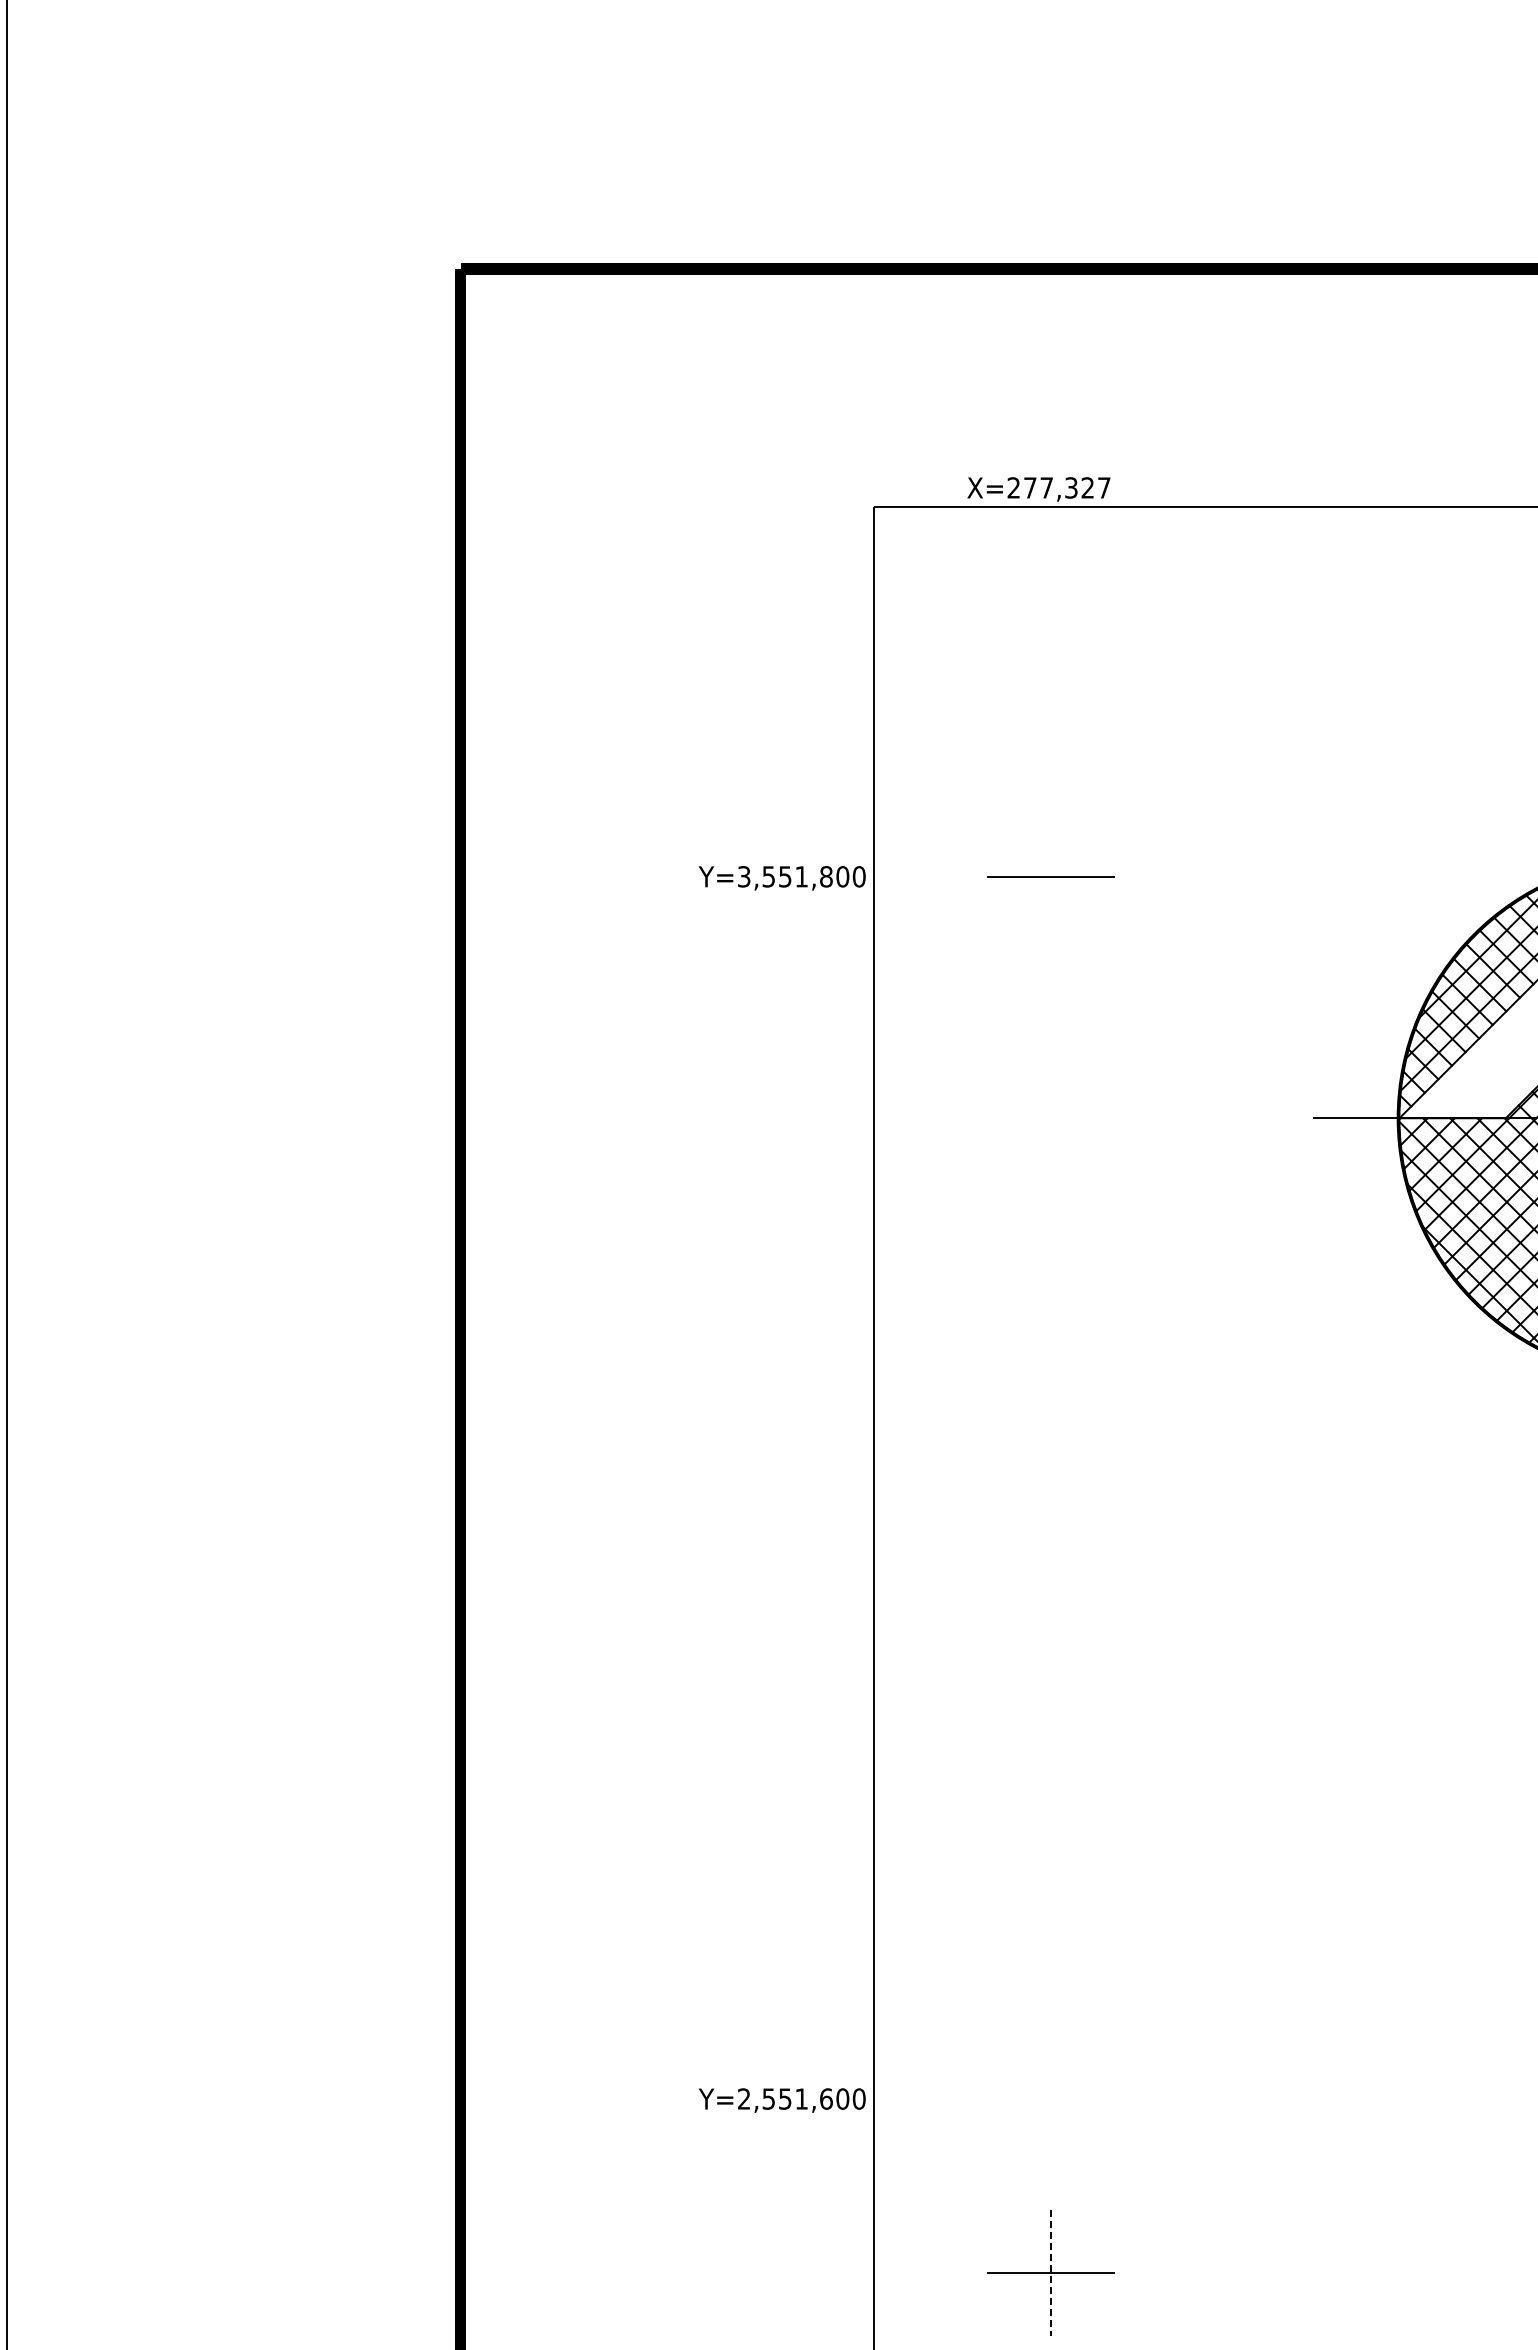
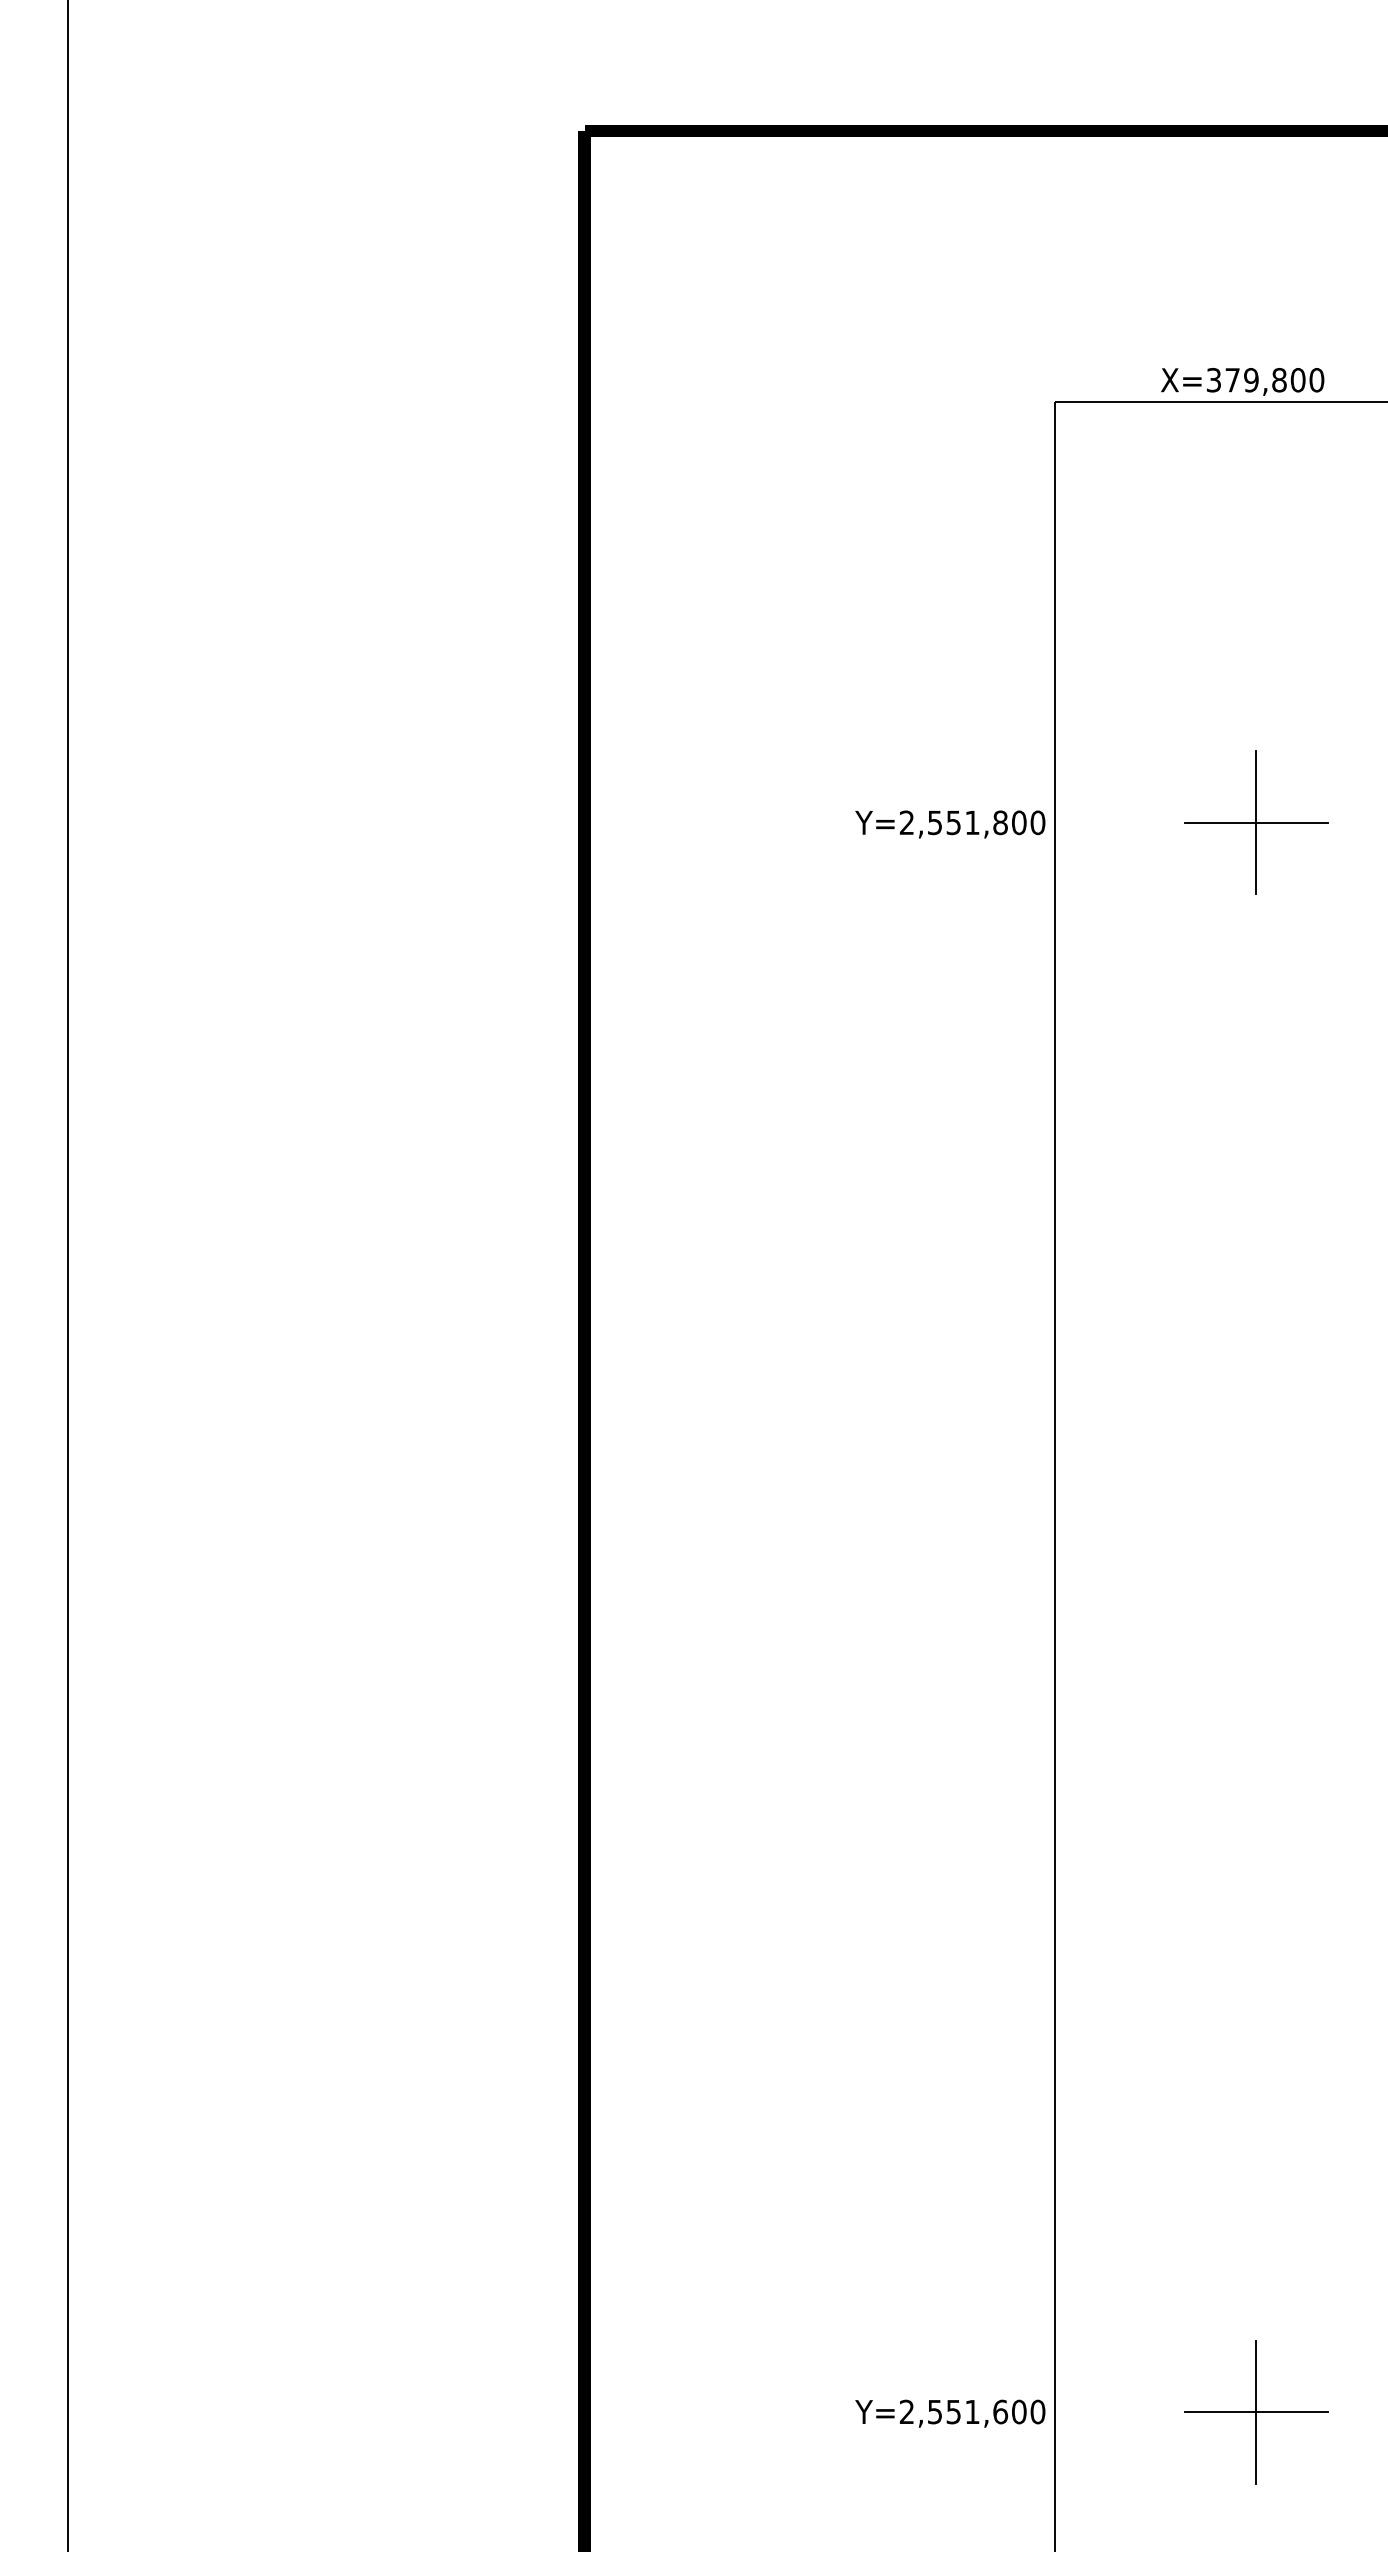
text: (1058, 487) -> (1264, 379), X=277,327 -> X=379,800
text: (744, 876) -> (907, 822), Y=3,551,800 -> Y=2,551,800
line: (1051, 876) -> (1256, 822), added
text: (781, 2100) -> (949, 2413), moved
line: (1051, 2273) -> (1256, 2412), dashed -> solid

